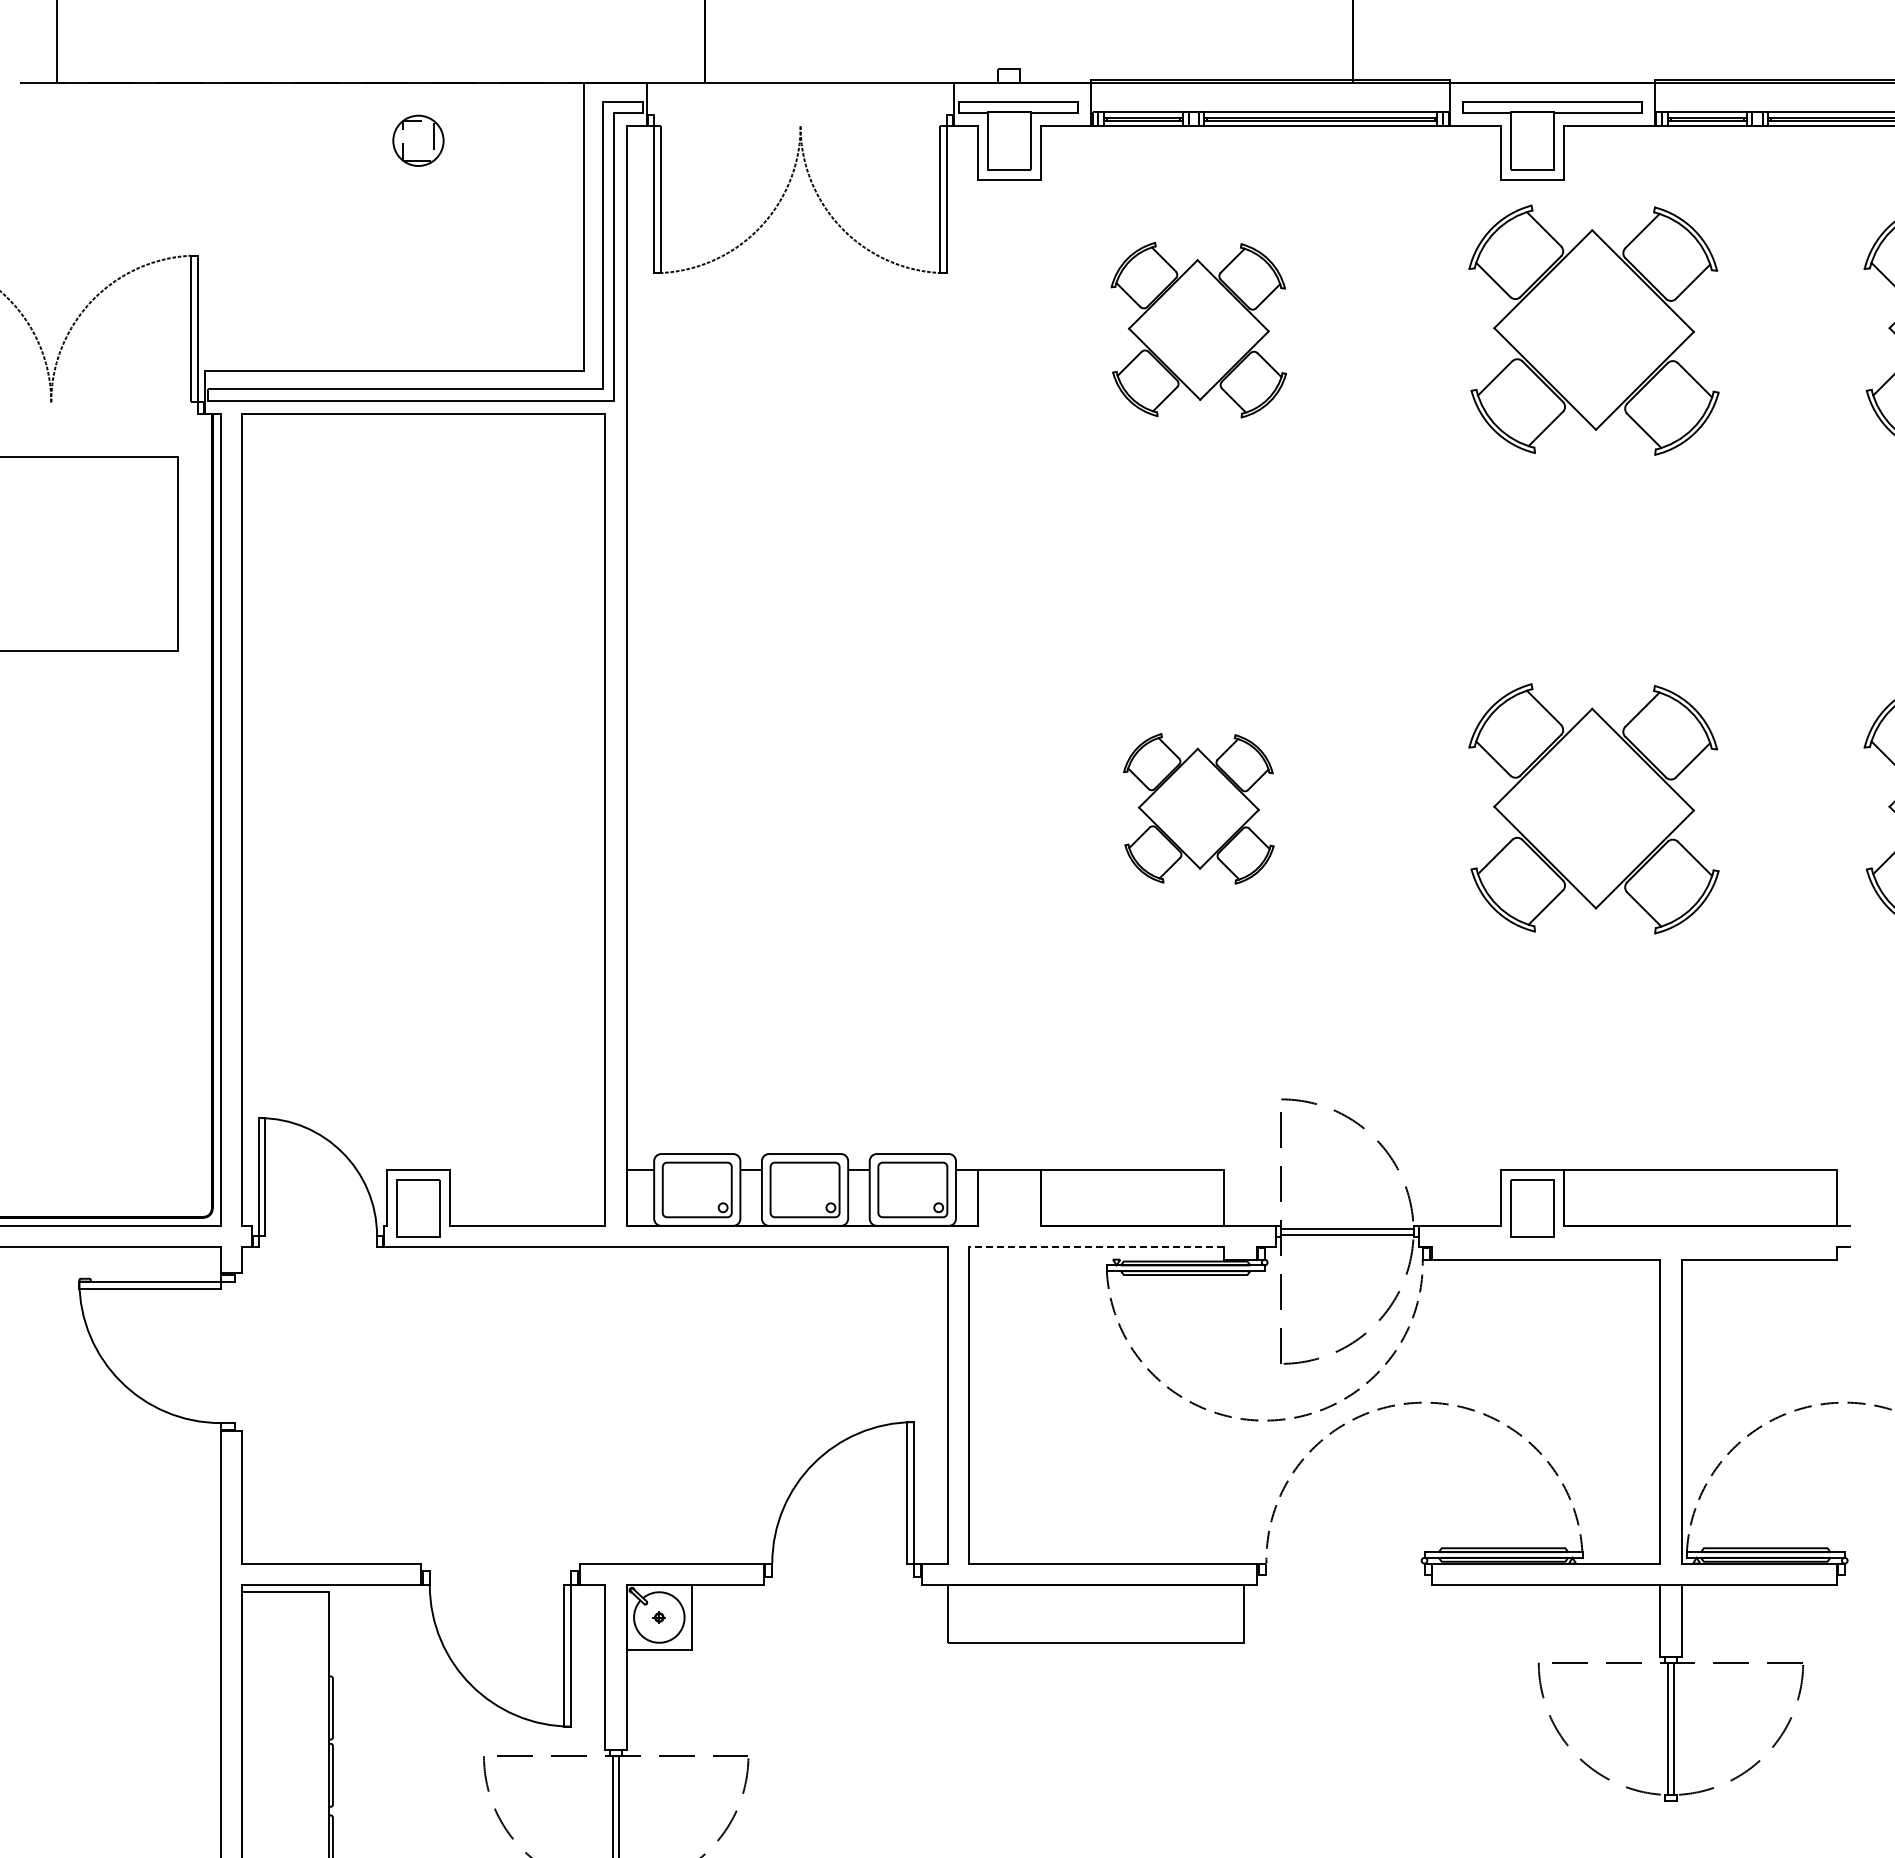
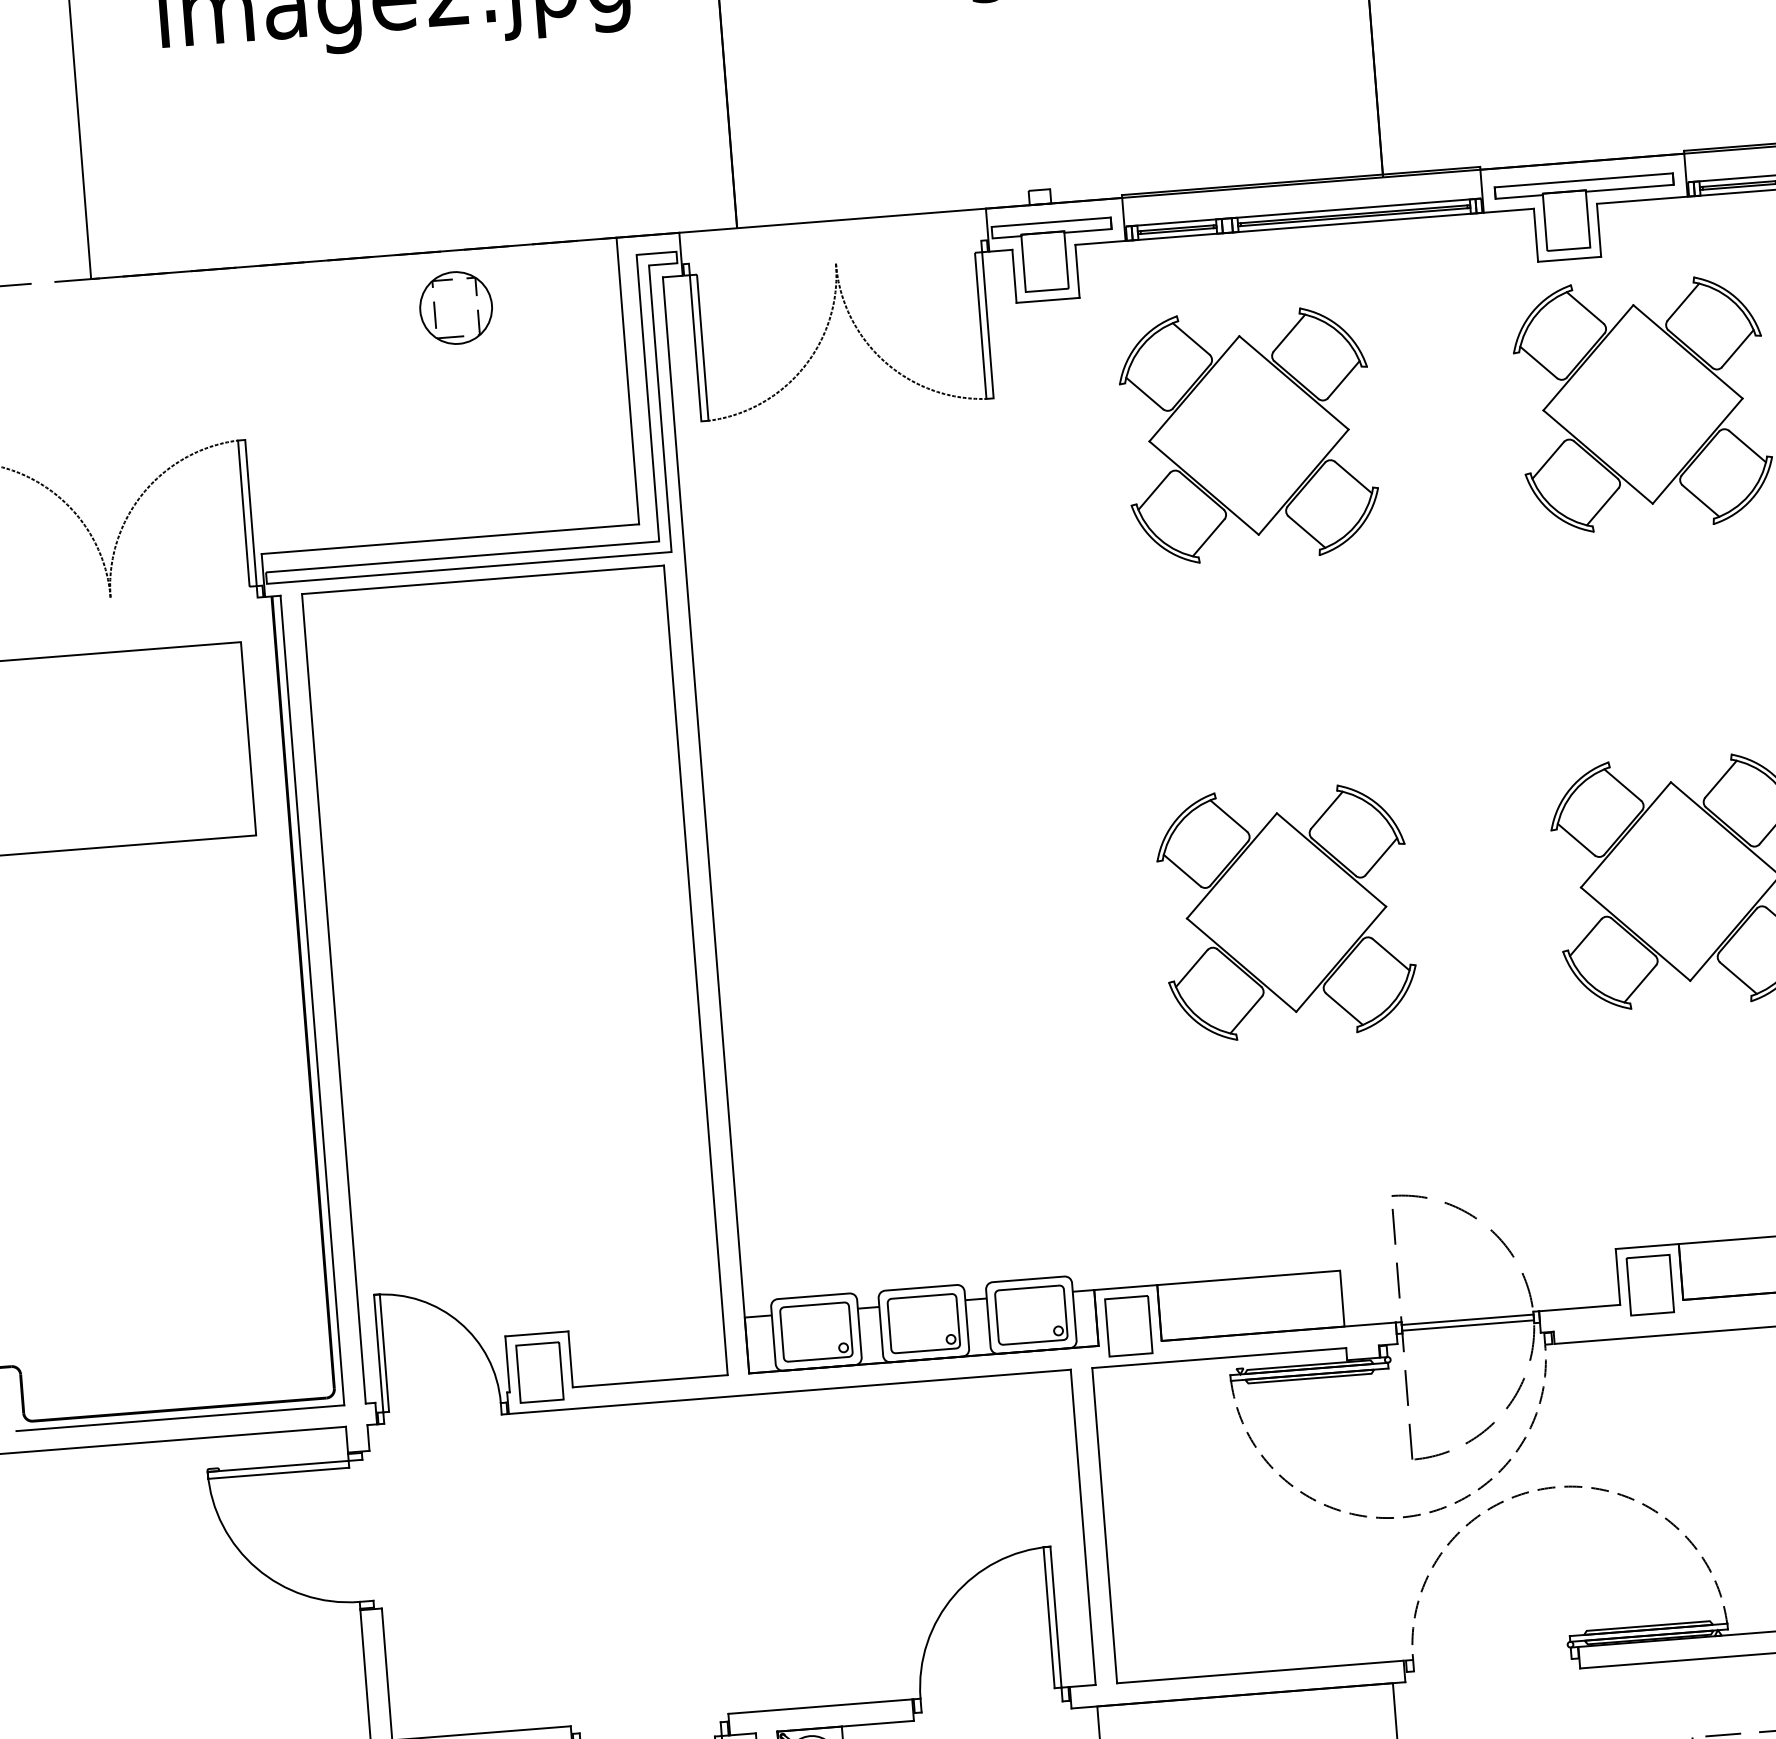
part: (418, 140) -> (456, 307), size x1.43
part: (1198, 329) -> (1248, 434), size x1.43
part: (1198, 808) -> (1286, 912), size x1.67
part: (1009, 1208) -> (1129, 1326), added
line: (1096, 1247) -> (1218, 1358), dashed -> solid

